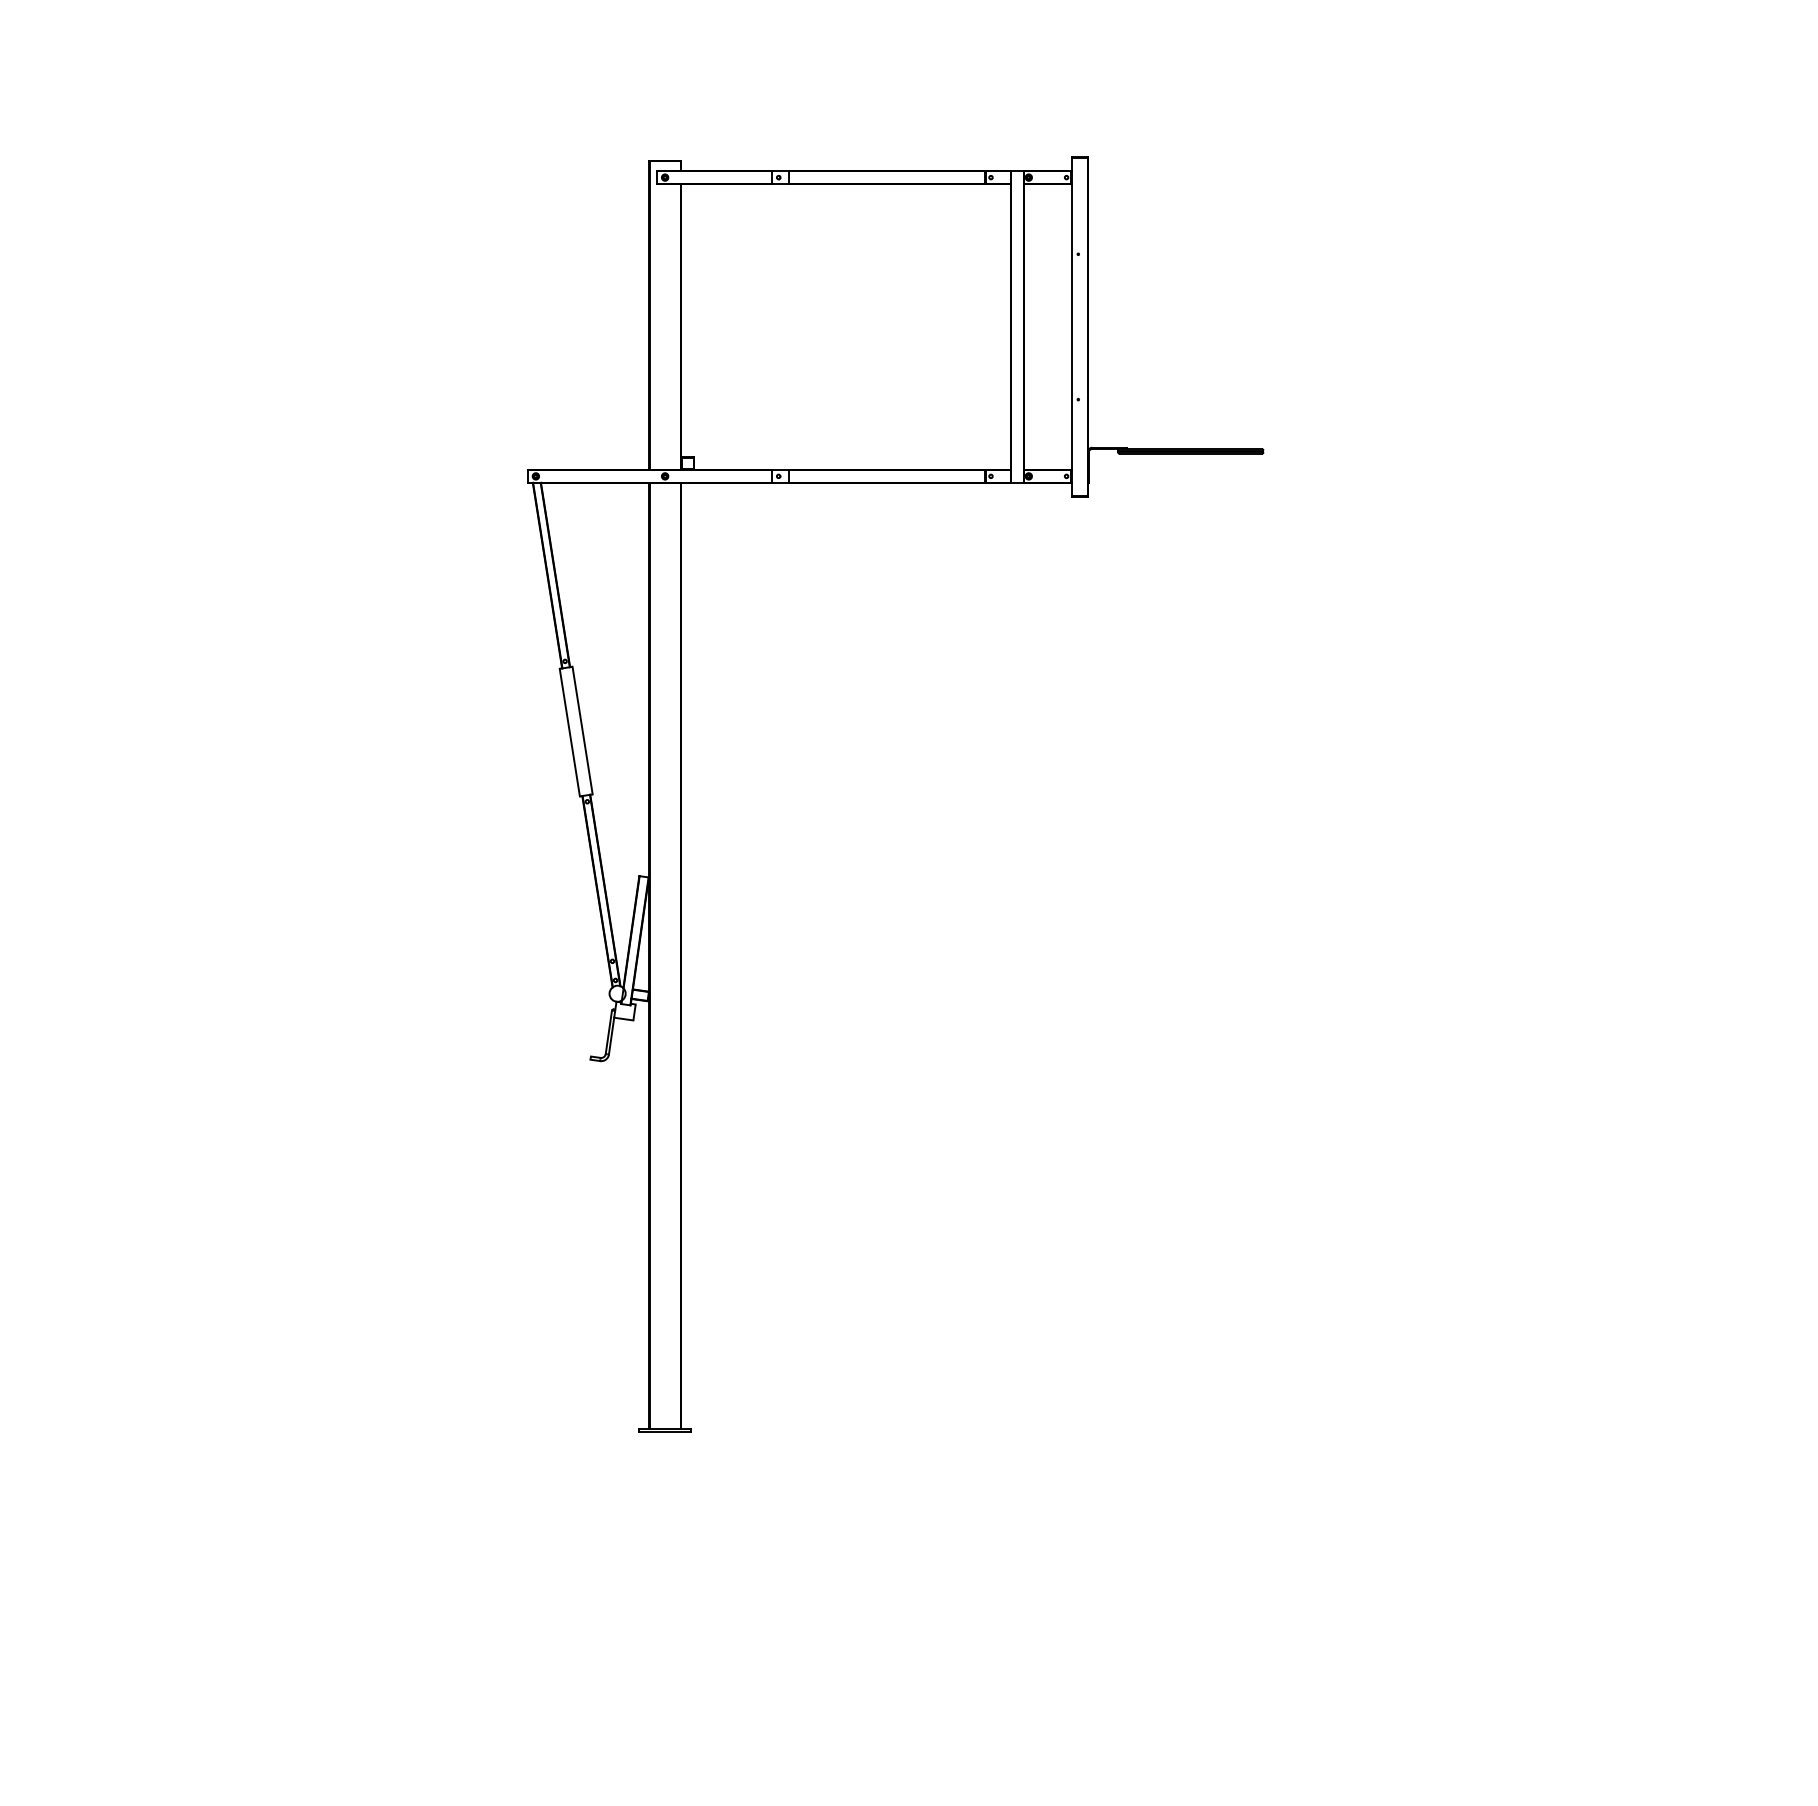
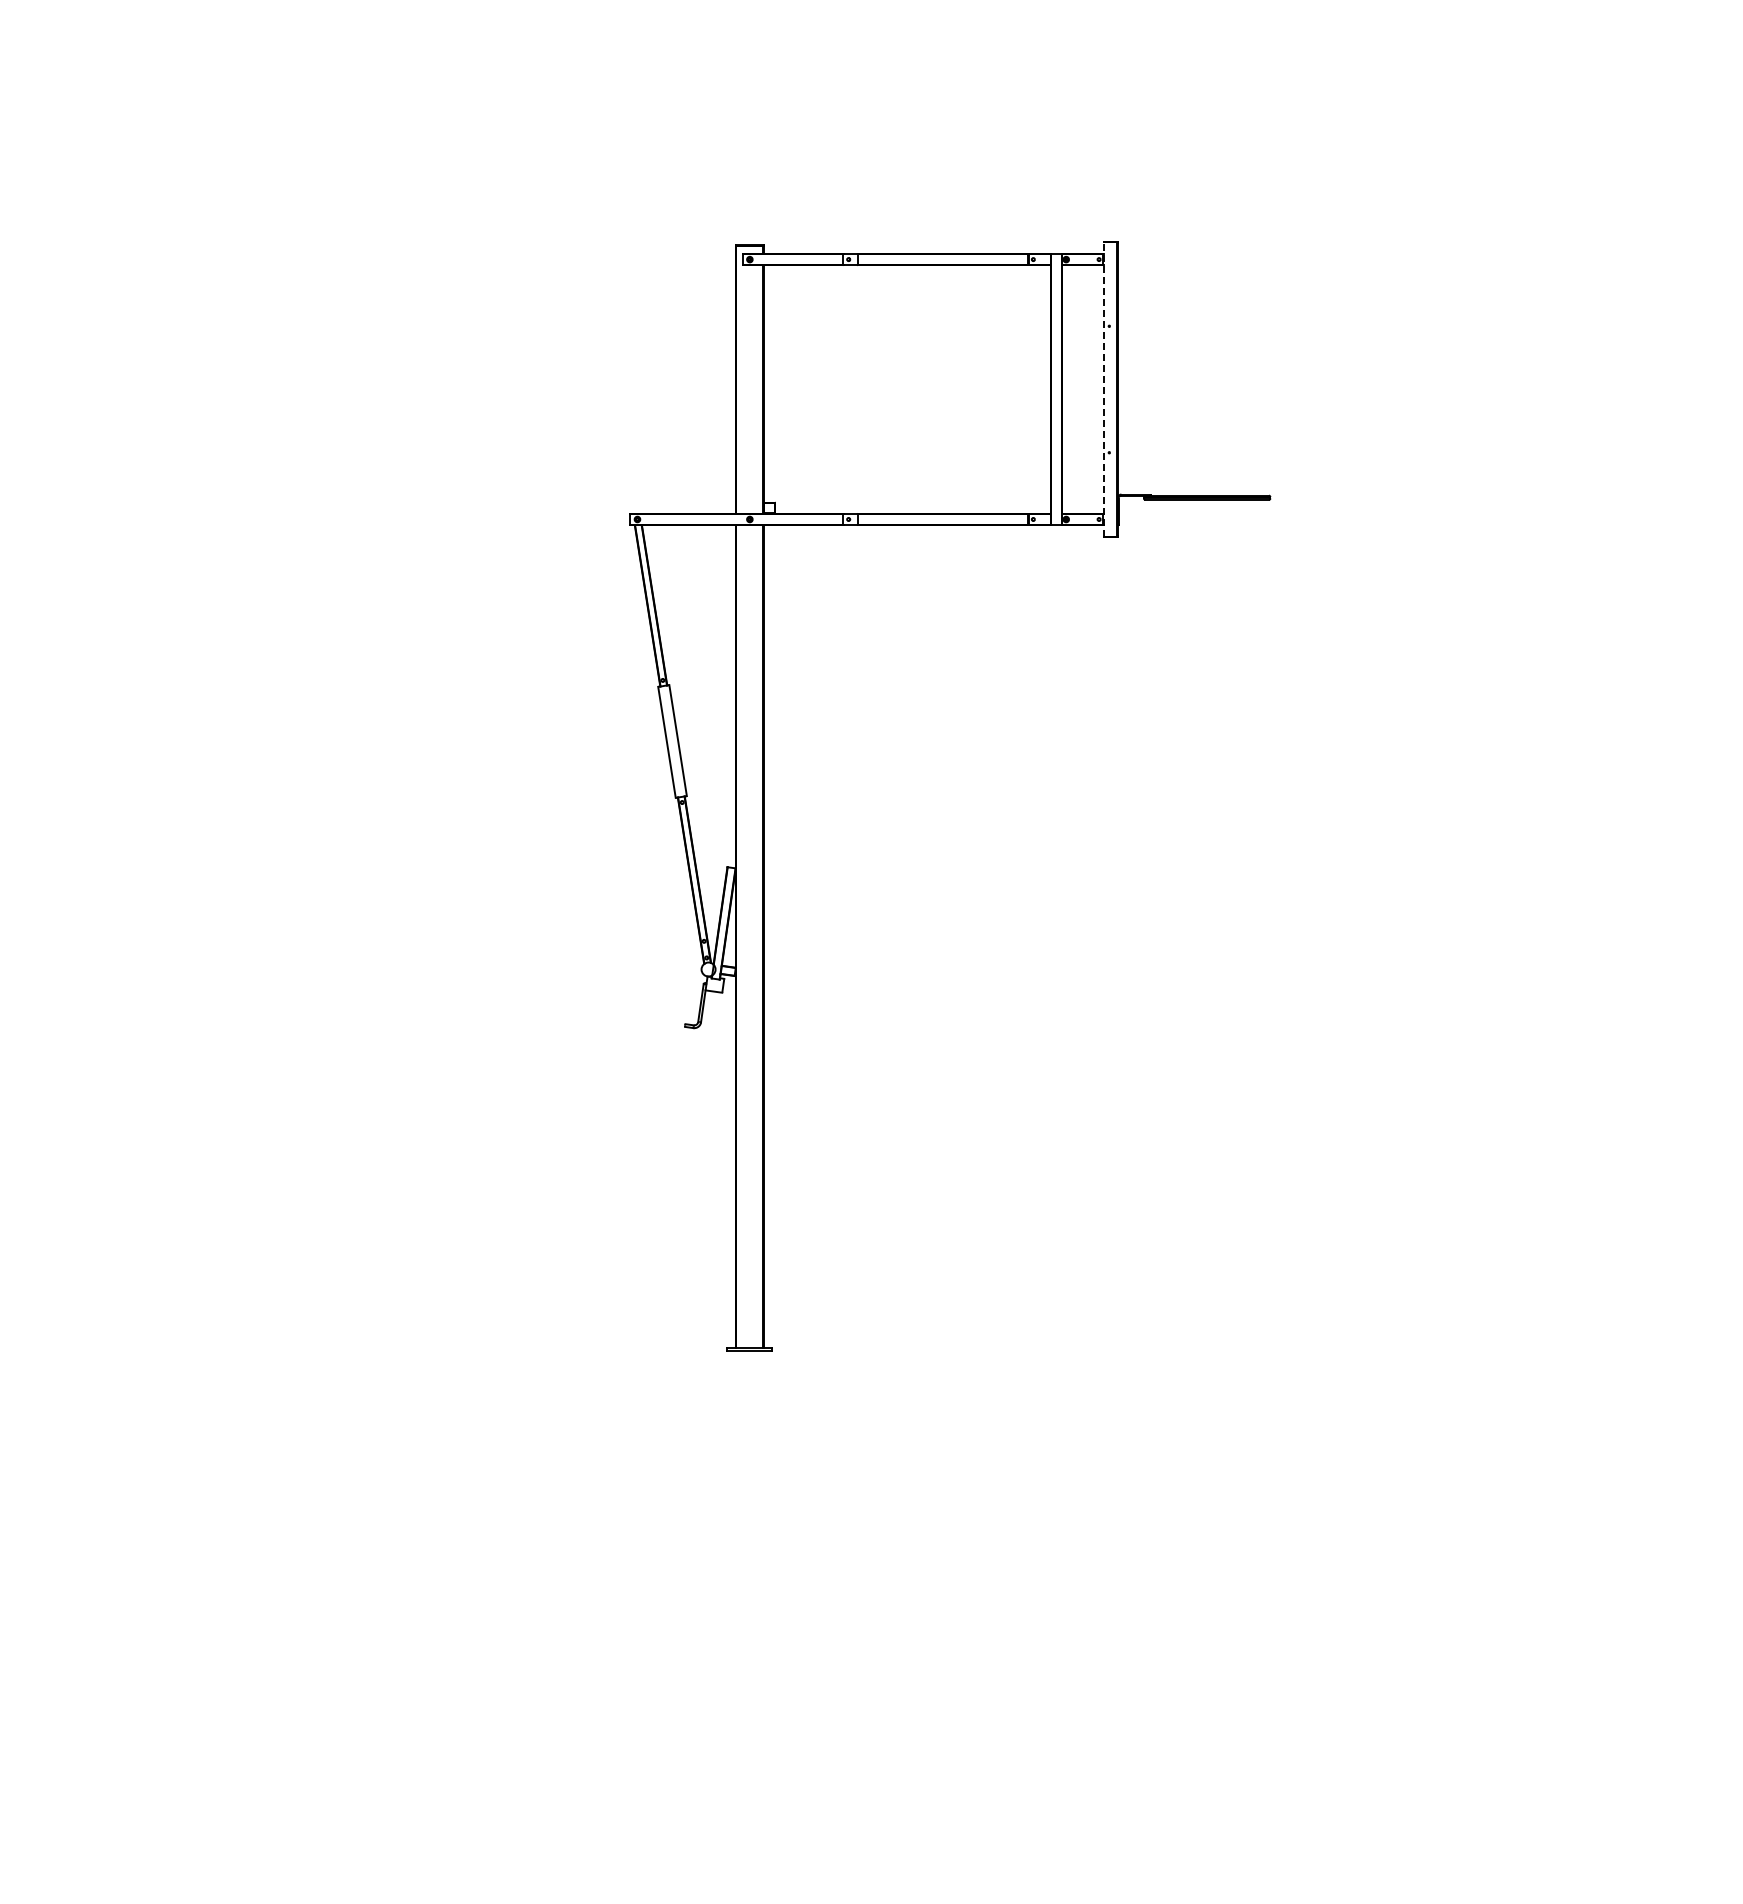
line: (1071, 326) -> (1103, 389), solid -> dashed

